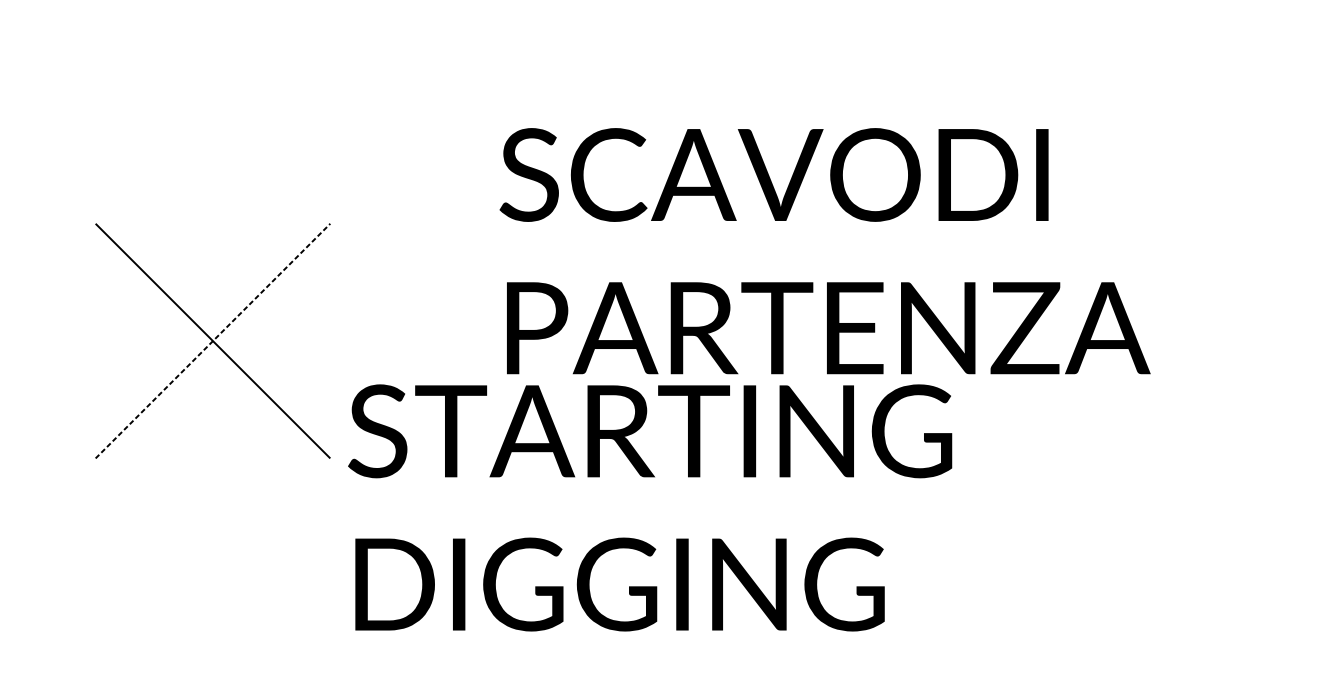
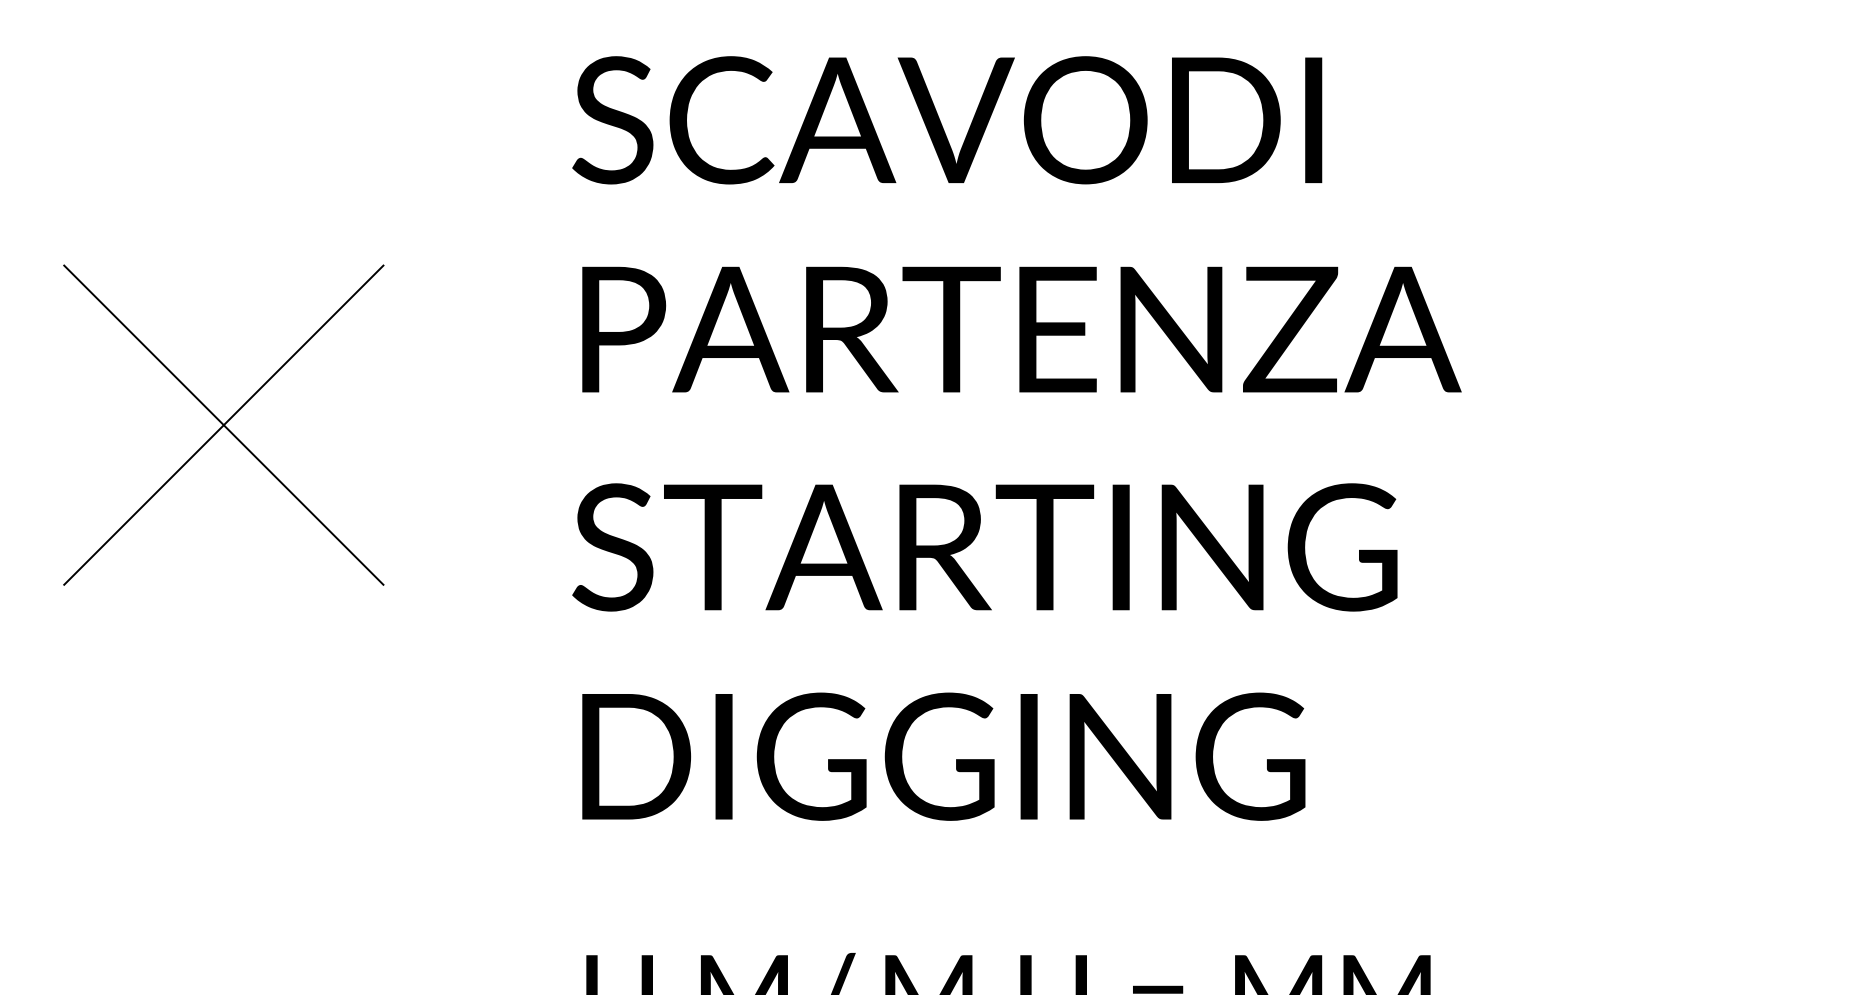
text: (824, 251) -> (1016, 224), moved
line: (212, 341) -> (223, 425), dashed -> solid
text: (649, 507) -> (984, 651), moved

